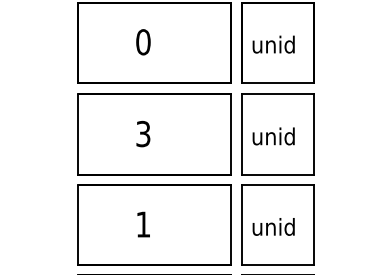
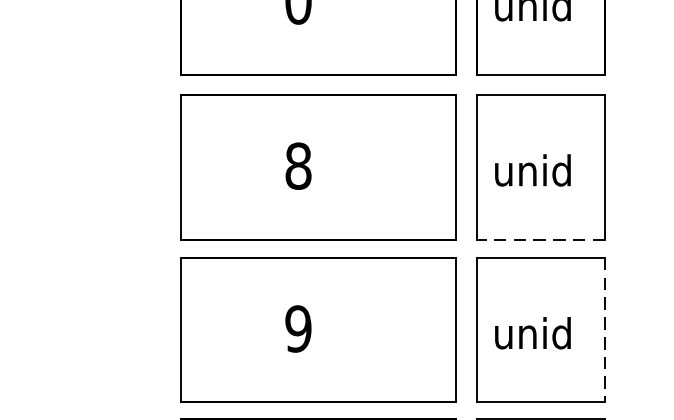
text: (143, 134) -> (298, 166), 3 -> 8
line: (278, 174) -> (541, 238), solid -> dashed
text: (143, 224) -> (298, 328), 1 -> 9
line: (313, 225) -> (604, 330), solid -> dashed

